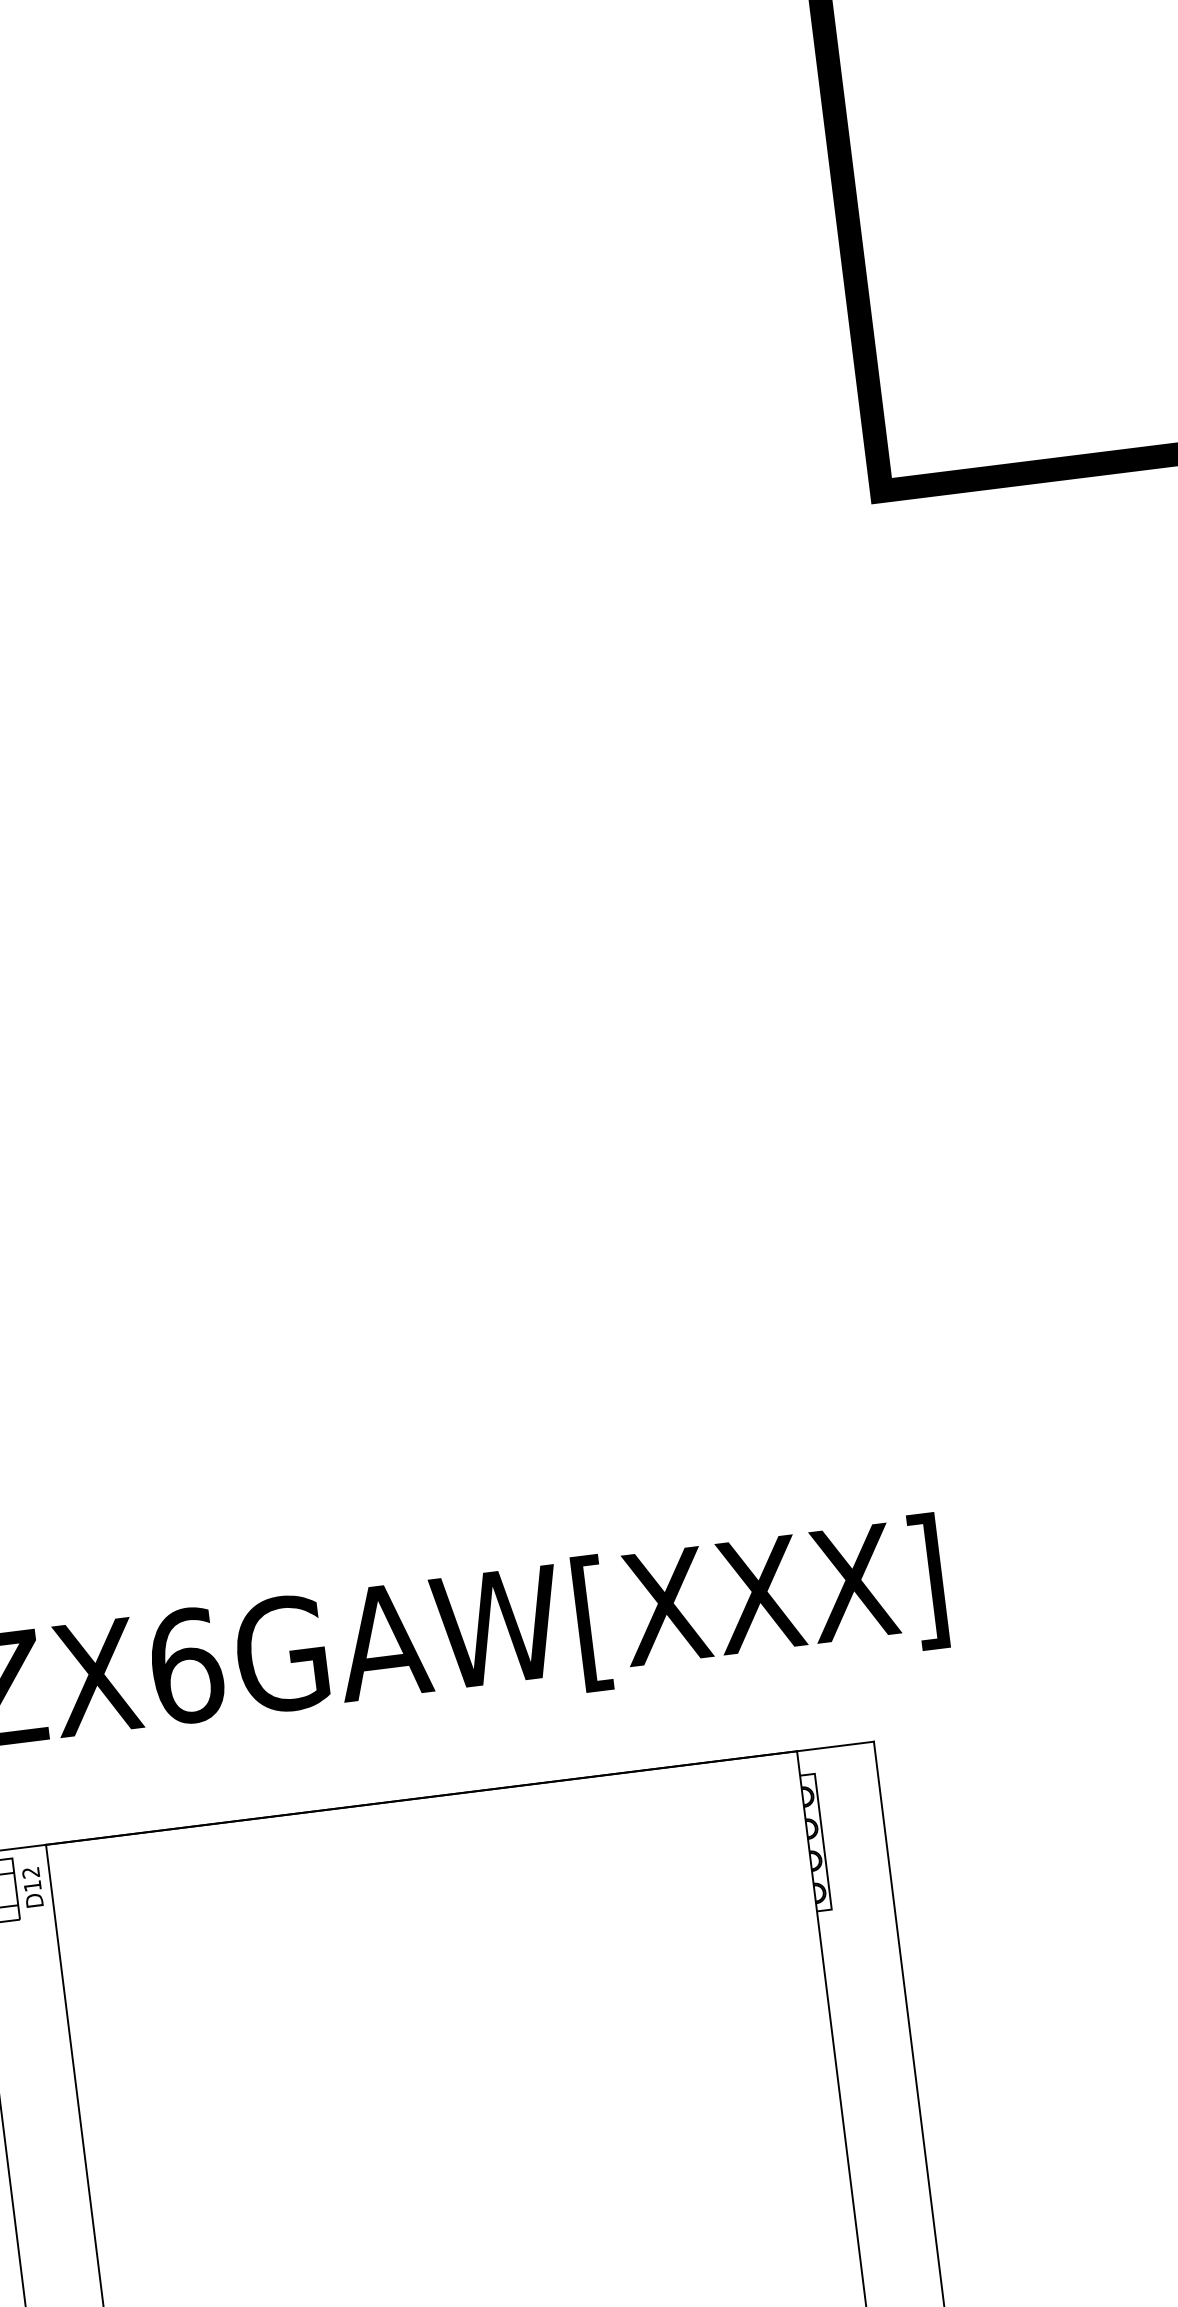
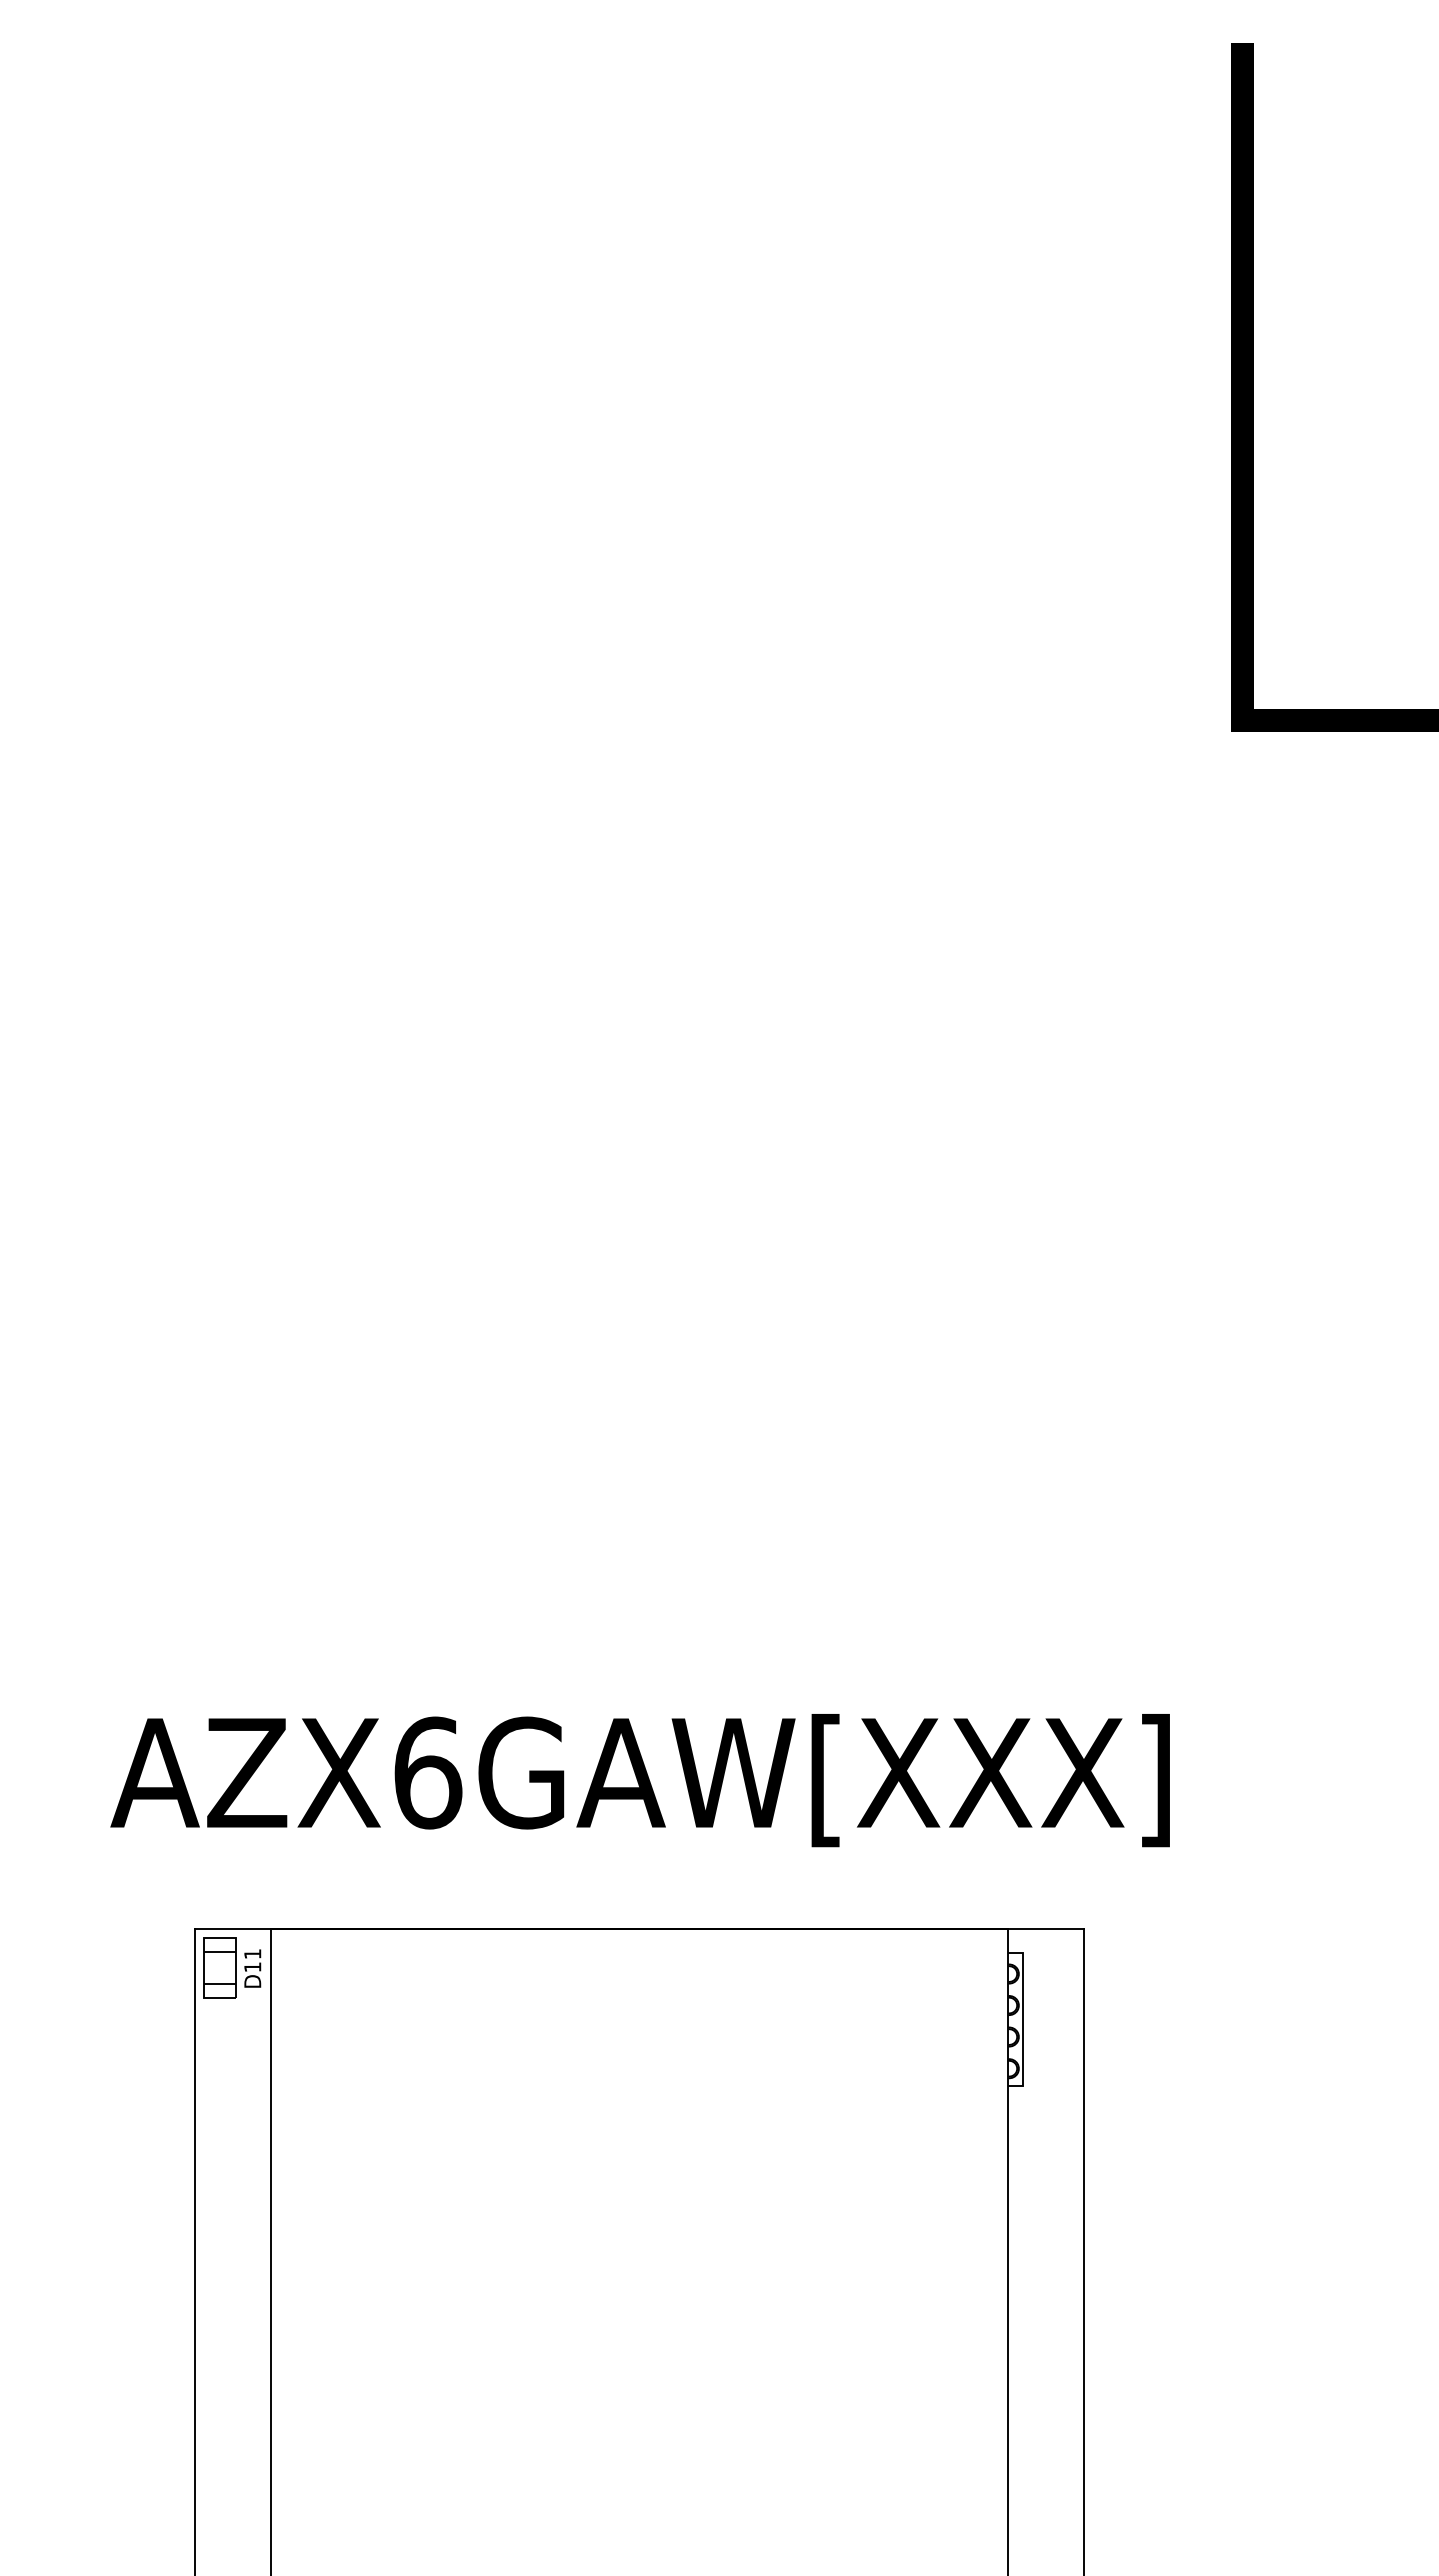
text: (30, 1873) -> (252, 1954), D12 -> D11

